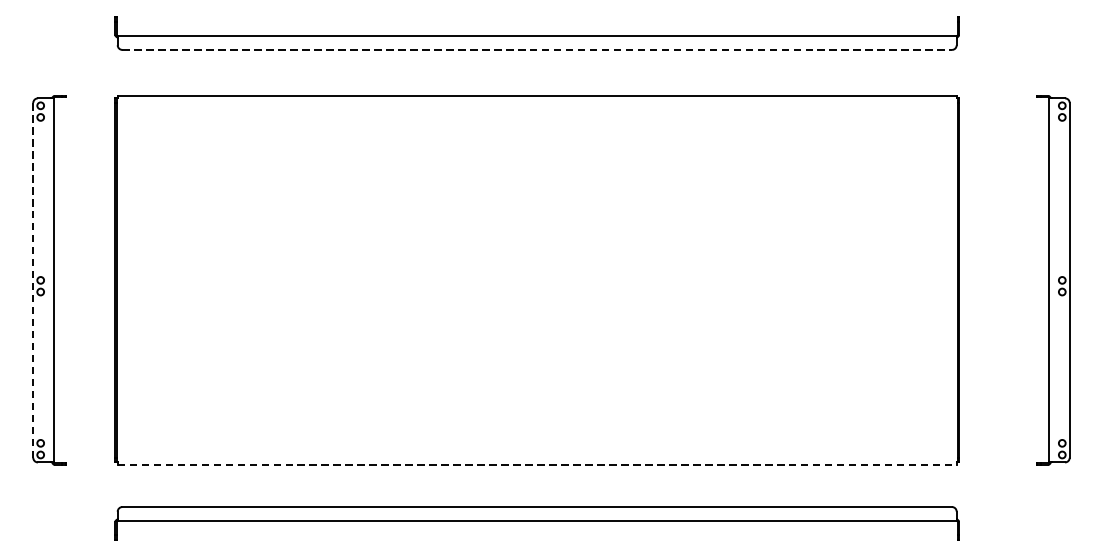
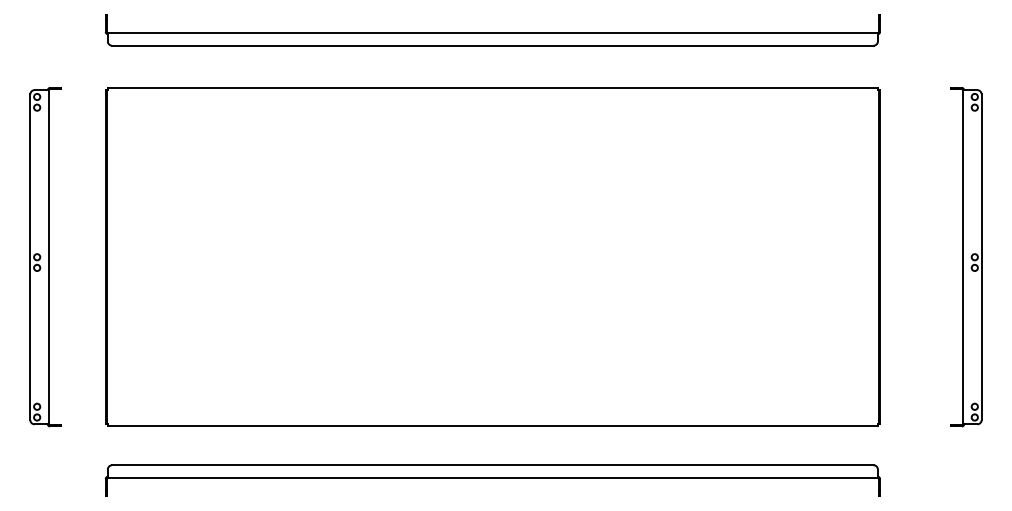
line: (536, 49) -> (492, 45), dashed -> solid
line: (33, 280) -> (30, 257), dashed -> solid
line: (537, 464) -> (493, 426), dashed -> solid

